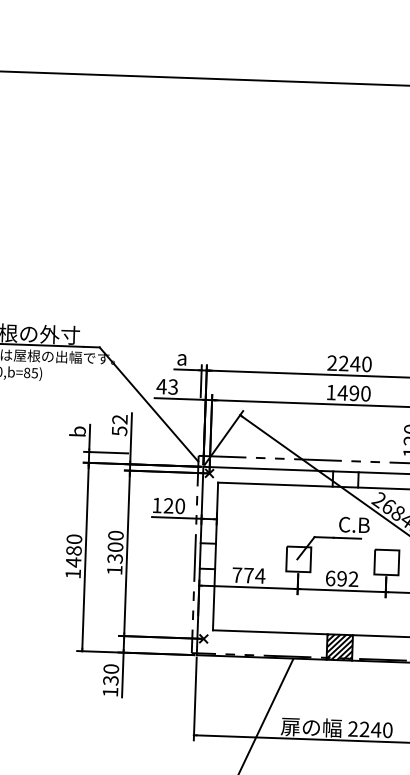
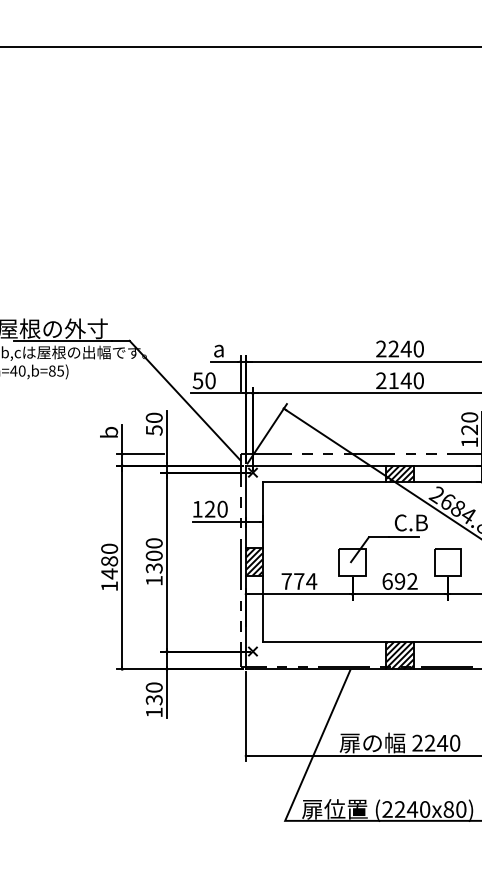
text: (166, 386) -> (203, 380), 43 -> 50
text: (342, 392) -> (393, 380), 1490 -> 2140
text: (119, 419) -> (153, 417), 52 -> 50
hatch: (345, 478) -> (399, 473), added
hatch: (208, 555) -> (254, 561), added

